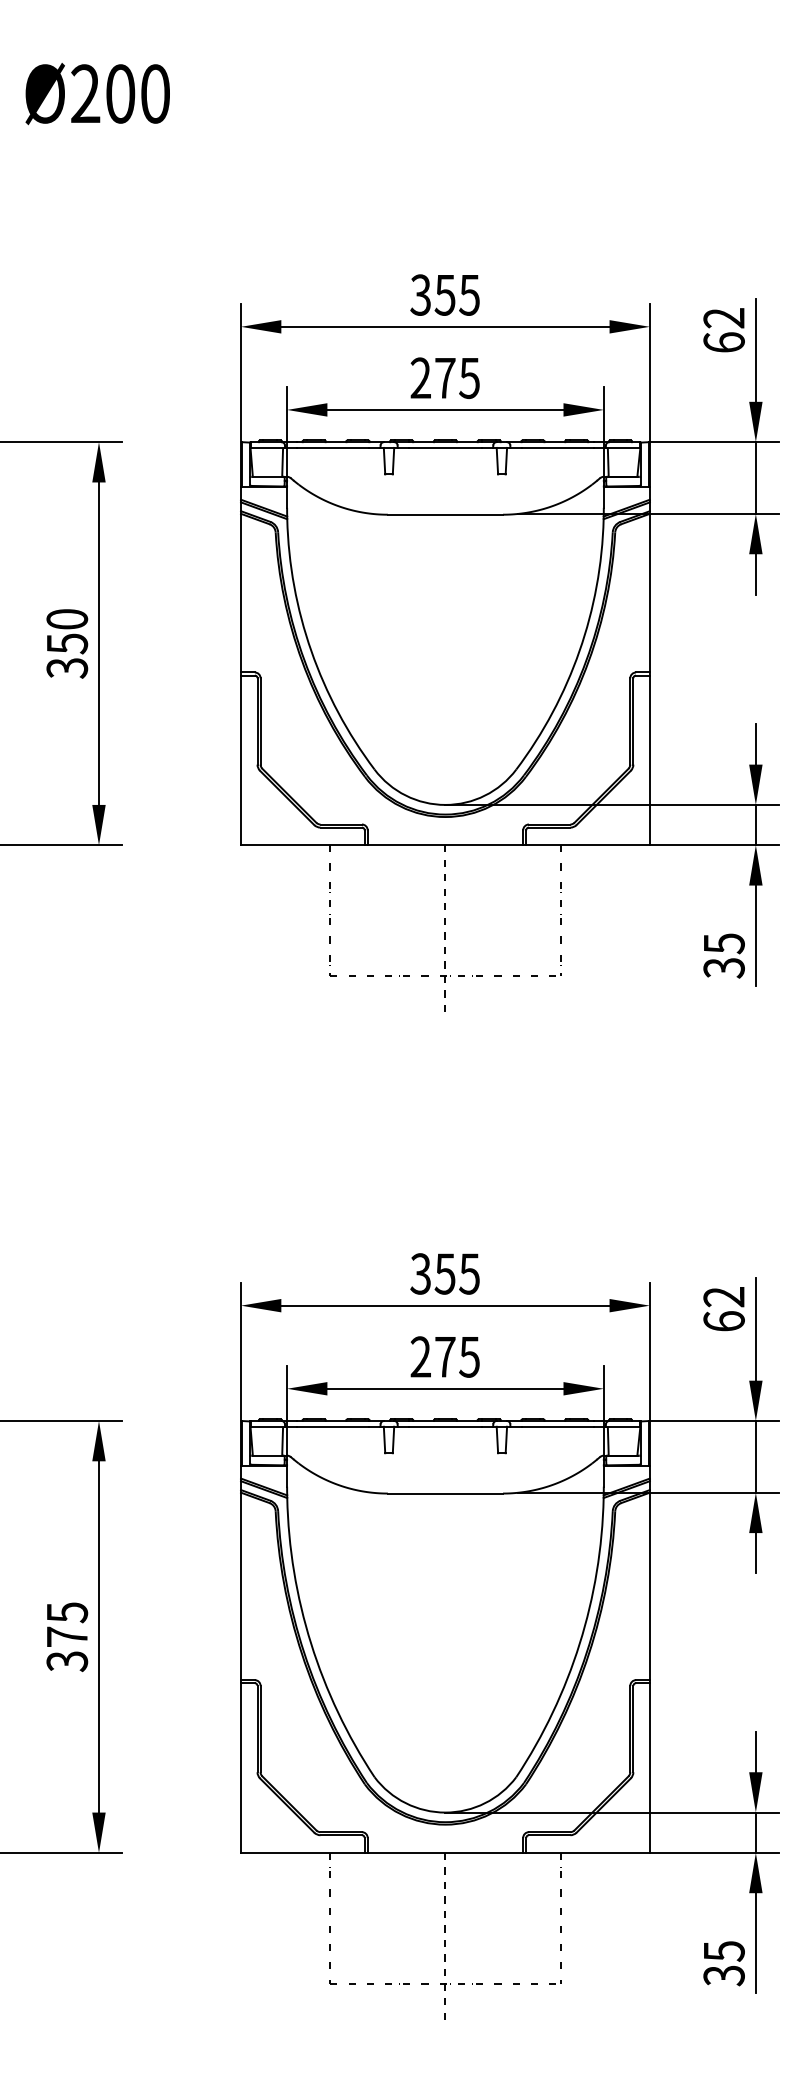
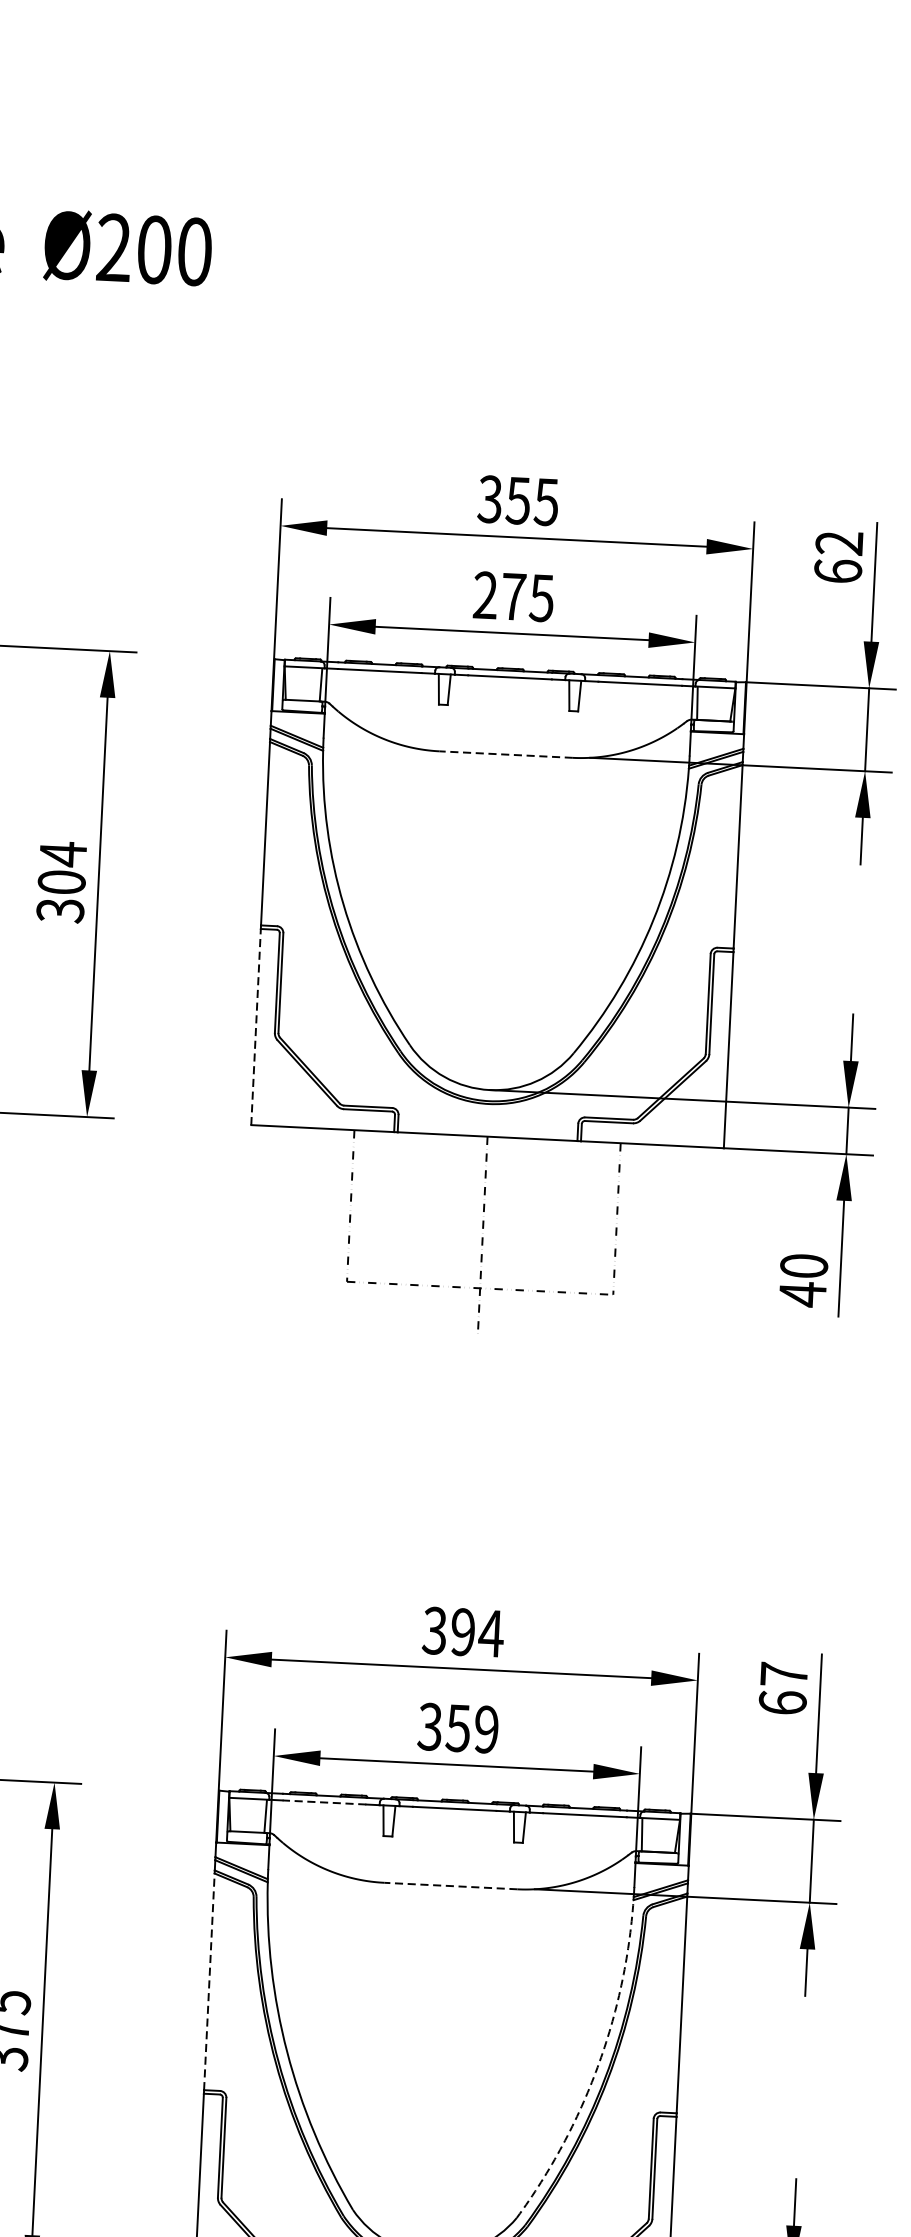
line: (445, 514) -> (506, 754), solid -> dashed
text: (67, 631) -> (62, 868), 350 -> 304
line: (241, 760) -> (256, 1027), solid -> dashed
text: (723, 956) -> (802, 1280), 35 -> 40
text: (457, 1273) -> (477, 1632), 355 -> 394
text: (723, 1296) -> (783, 1673), 62 -> 67
text: (444, 1356) -> (457, 1727), 275 -> 359
line: (332, 1426) -> (324, 1802), solid -> dashed
line: (445, 1493) -> (450, 1885), solid -> dashed
line: (241, 1586) -> (209, 1981), solid -> dashed
arc: (579, 1643) -> (597, 2066), solid -> dashed

